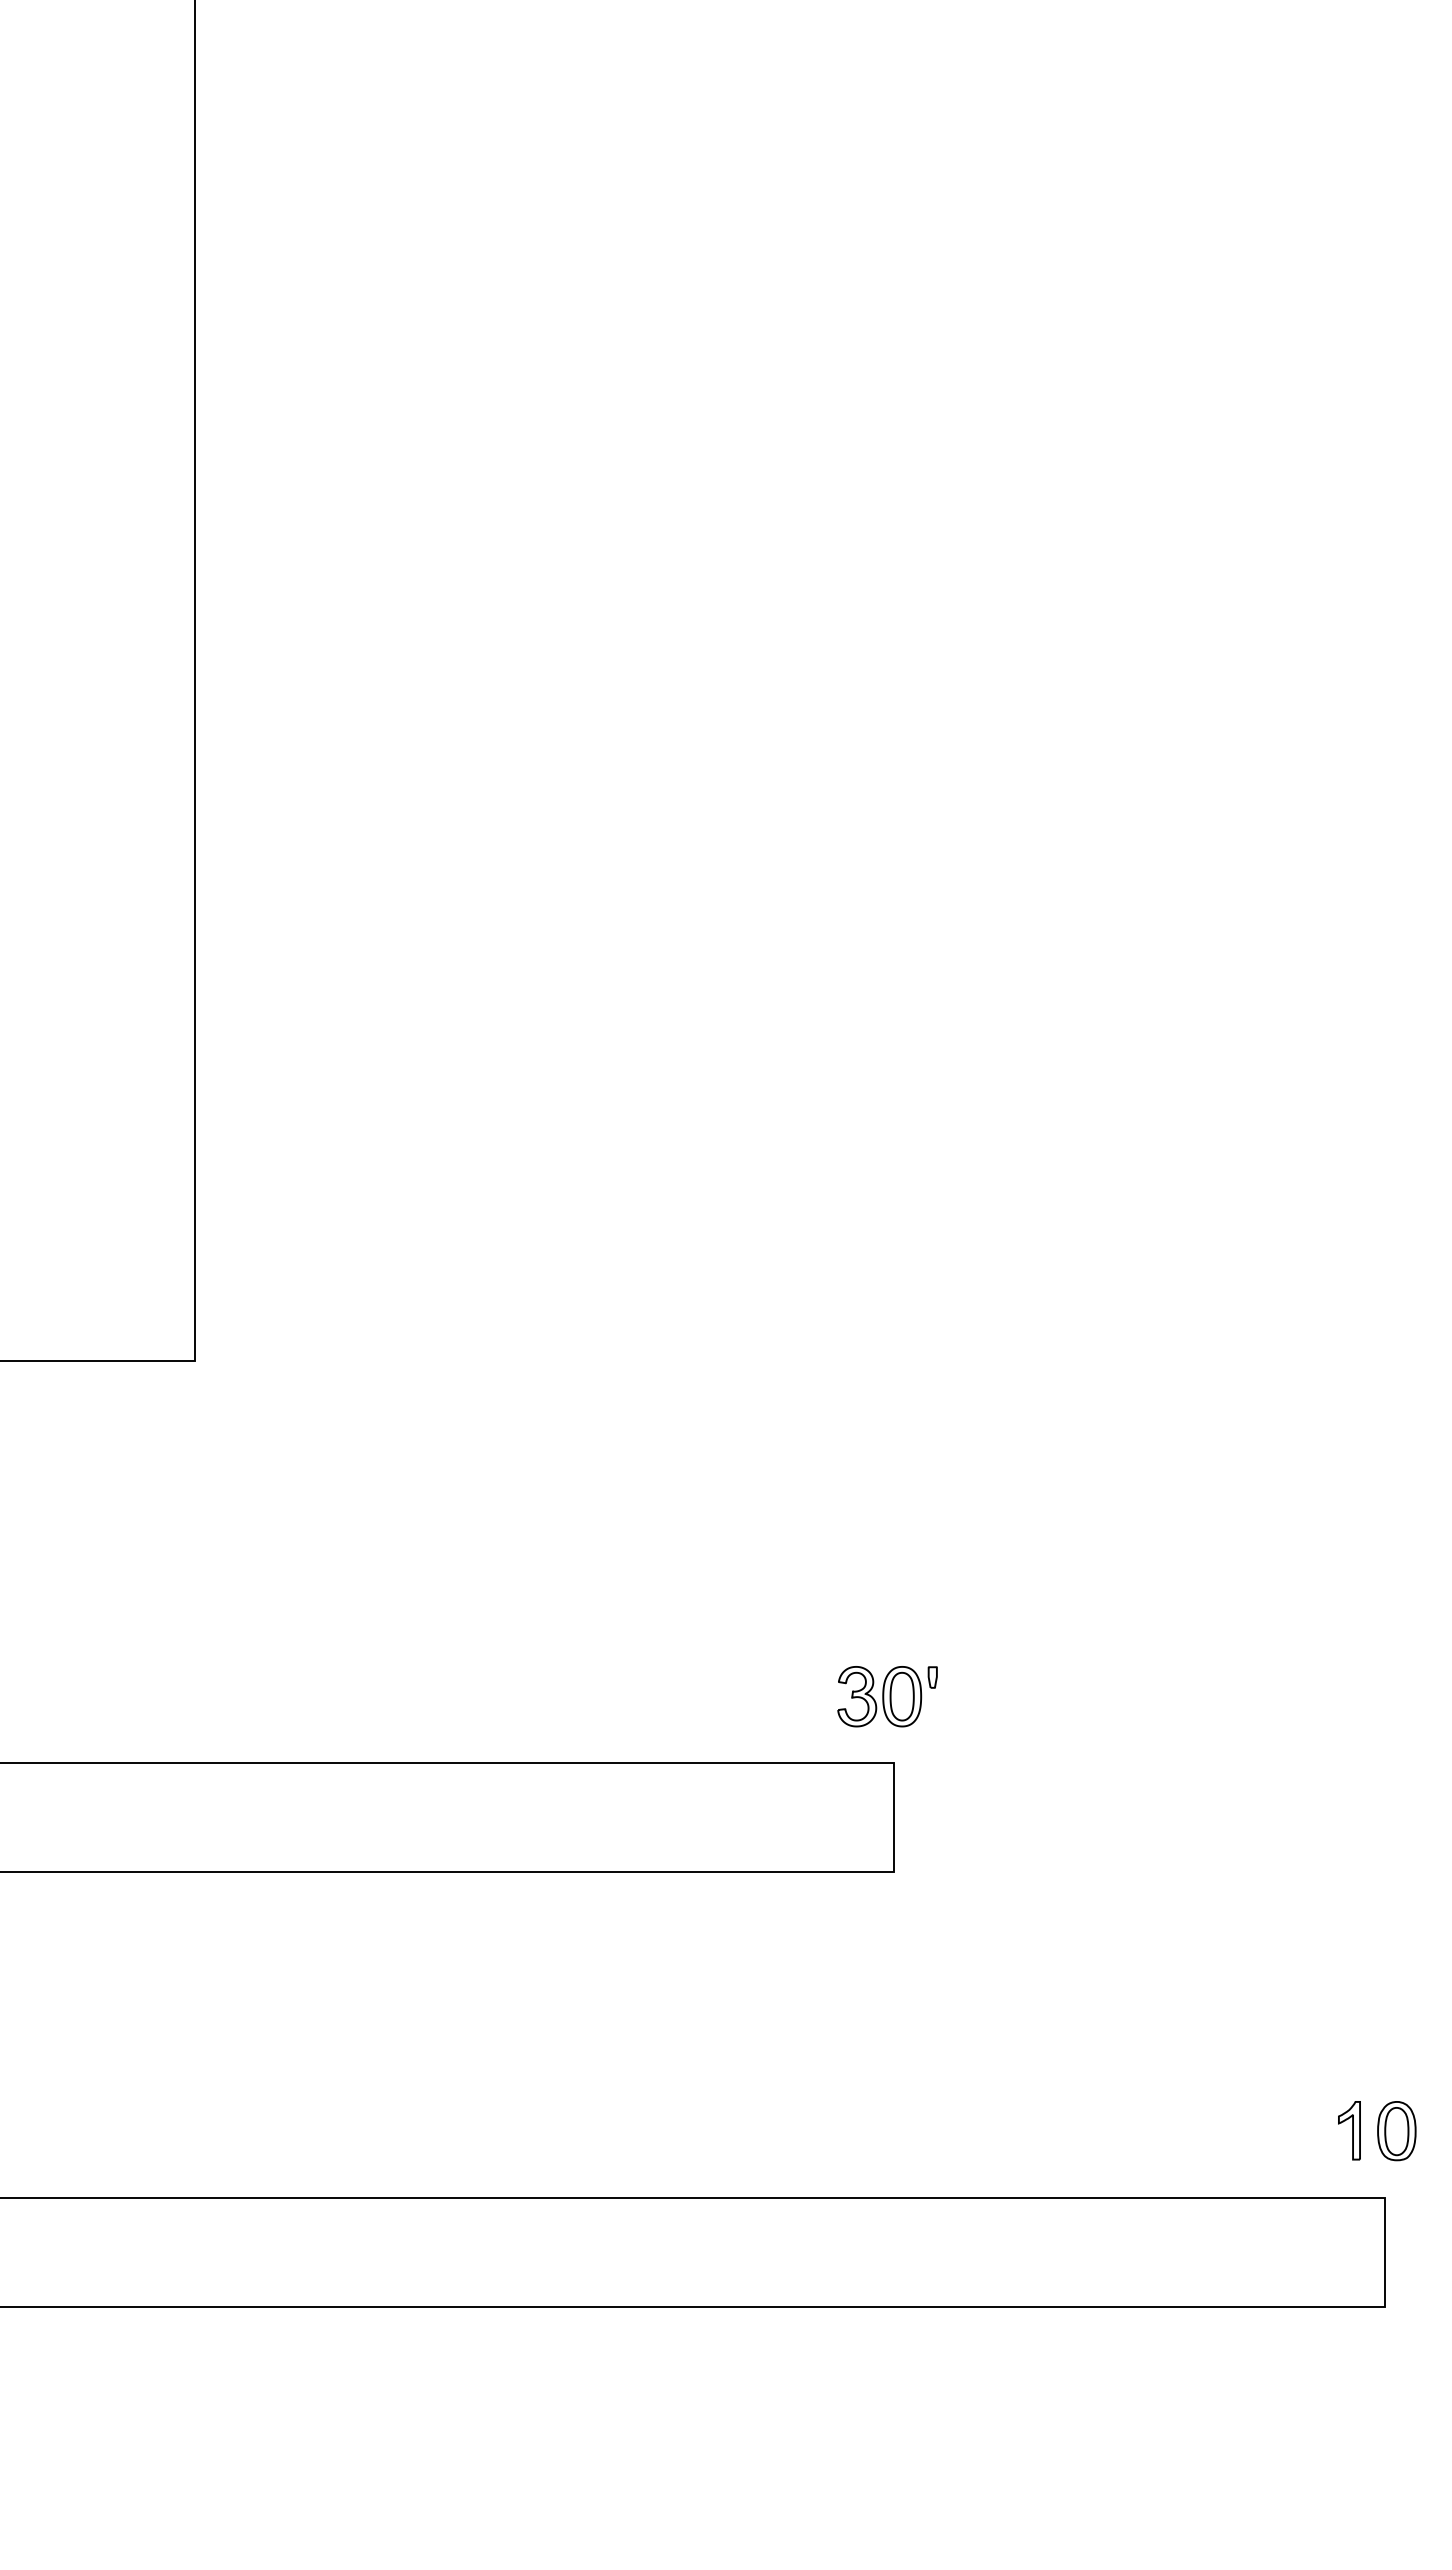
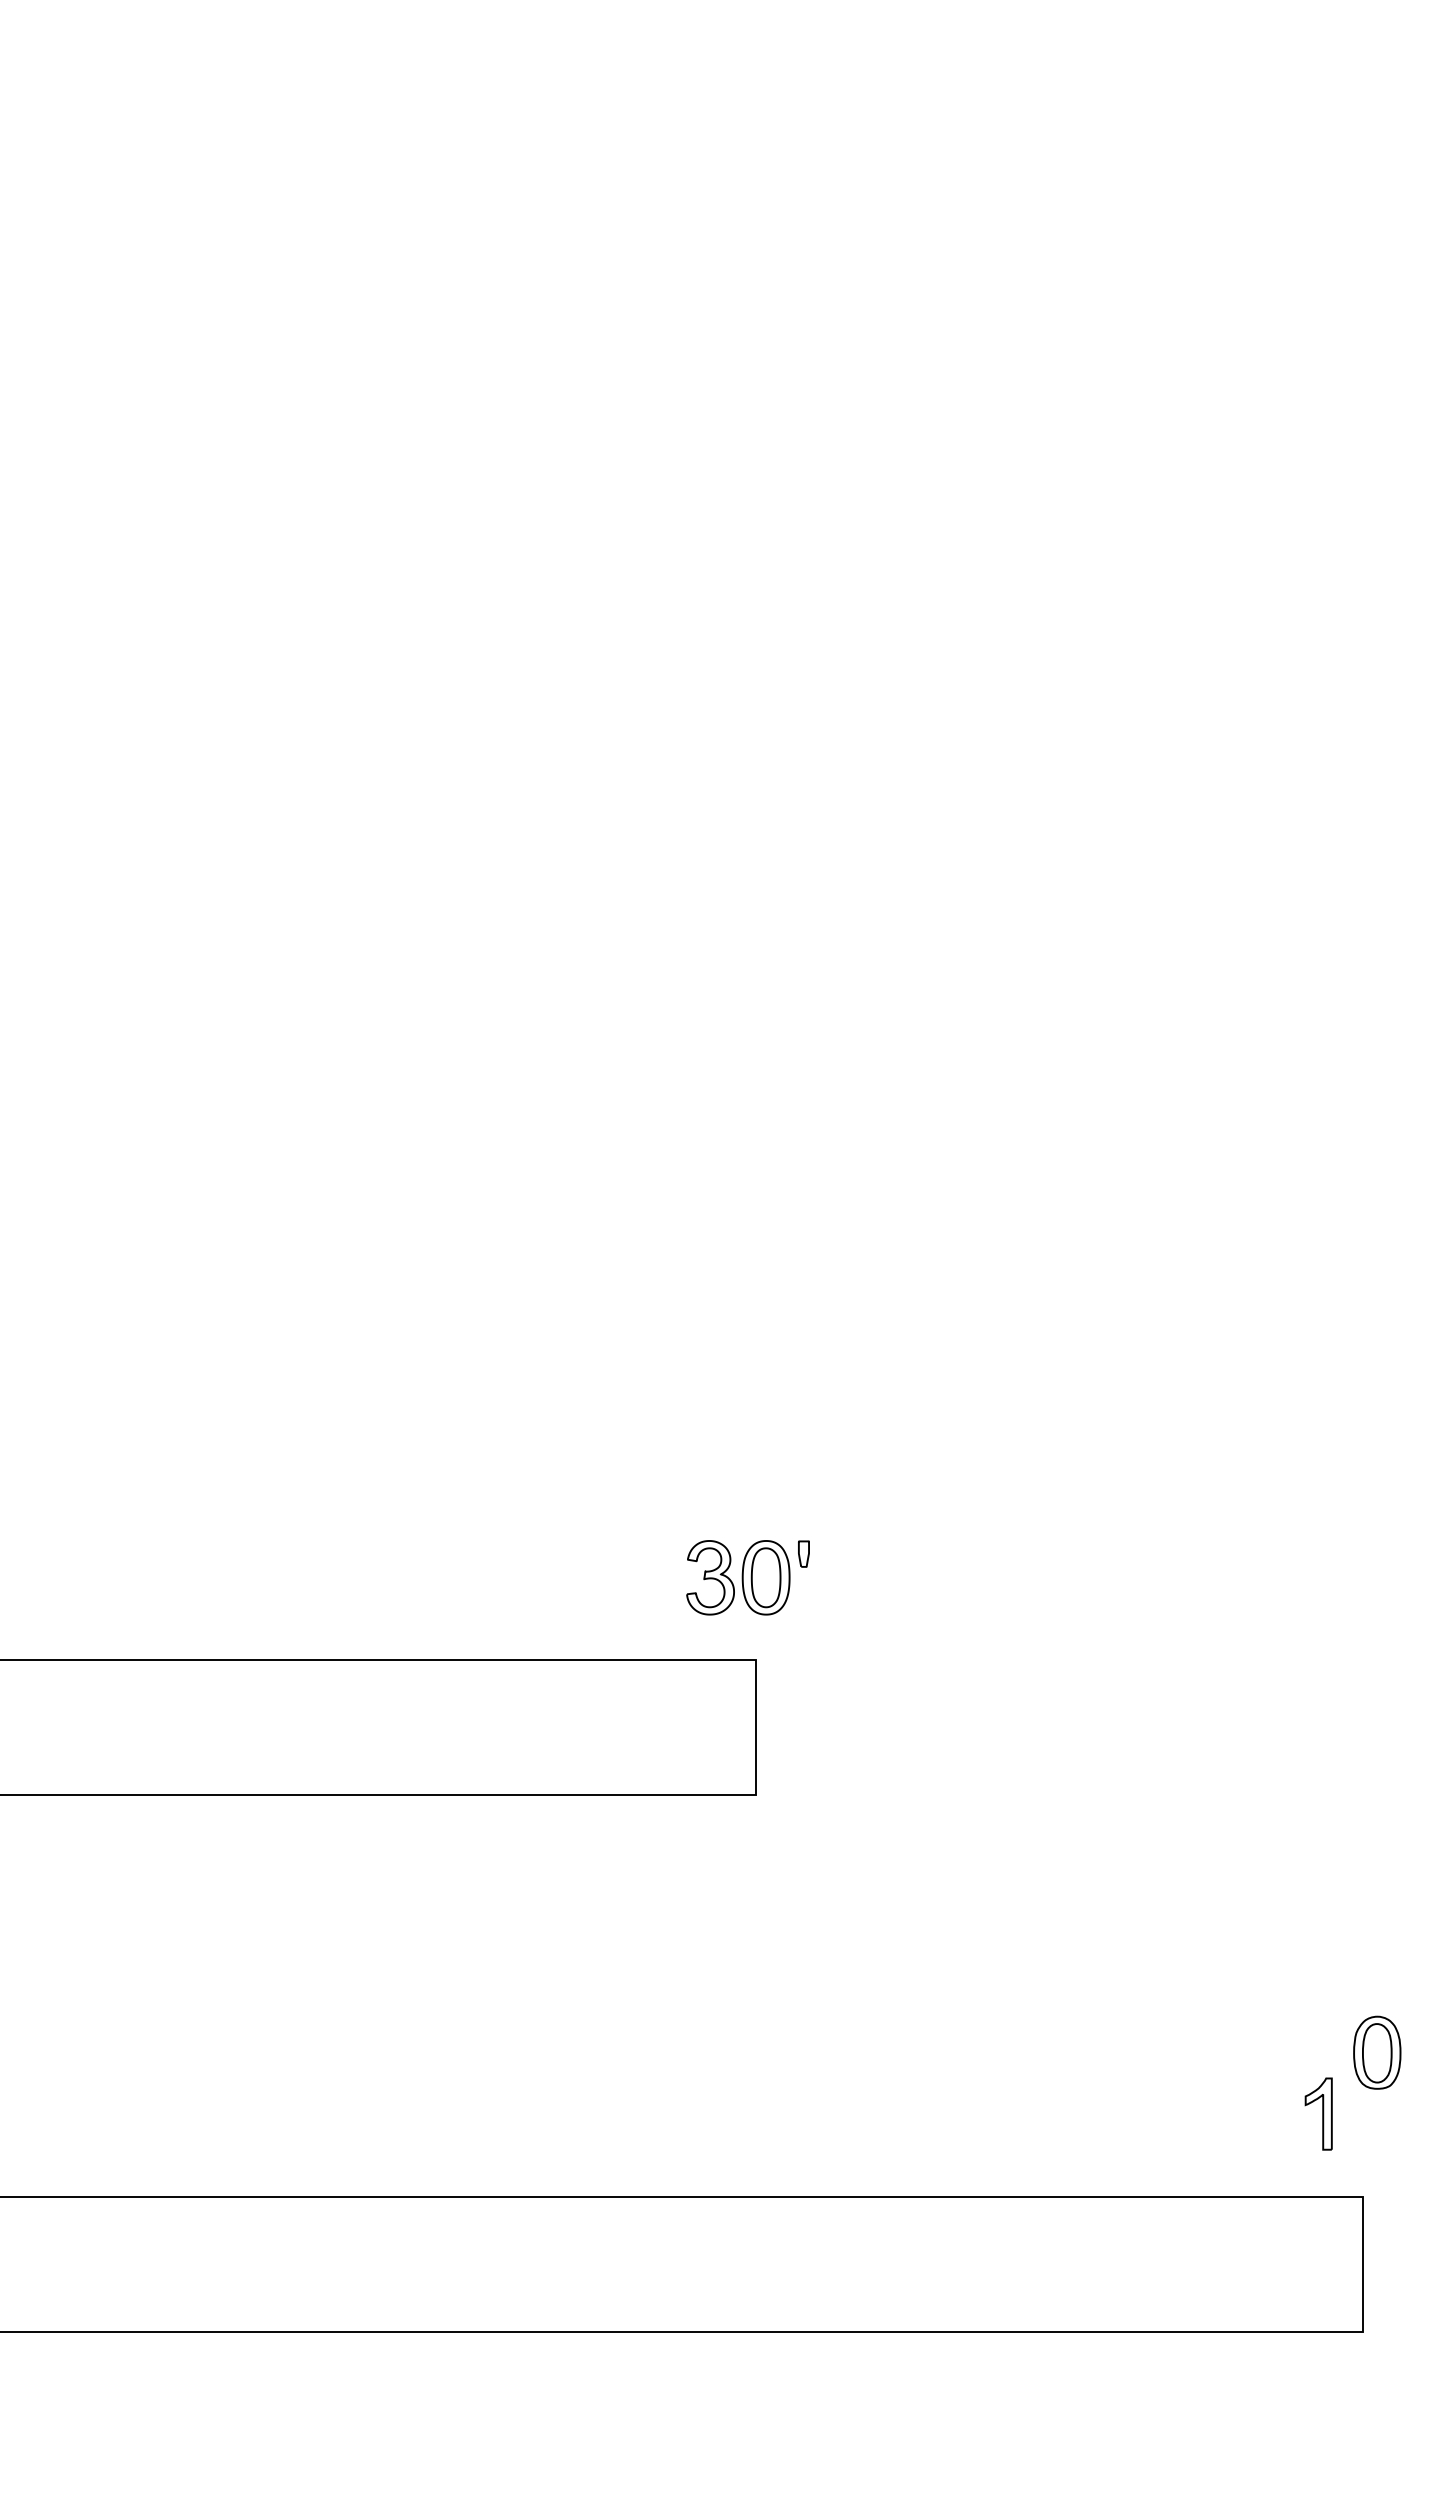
part: (1396, 2131) -> (1376, 2053), moved

